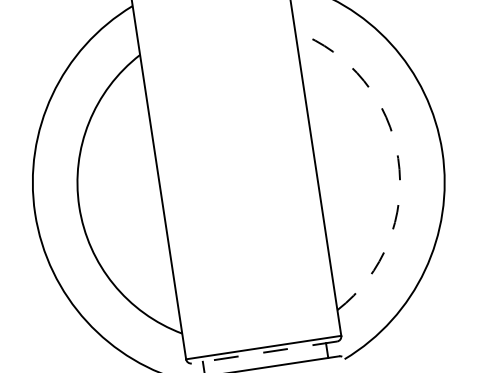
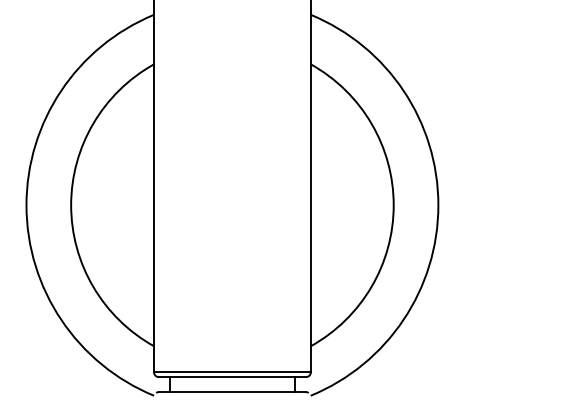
arc: (398, 158) -> (393, 205), dashed -> solid
line: (263, 352) -> (231, 377), dashed -> solid

